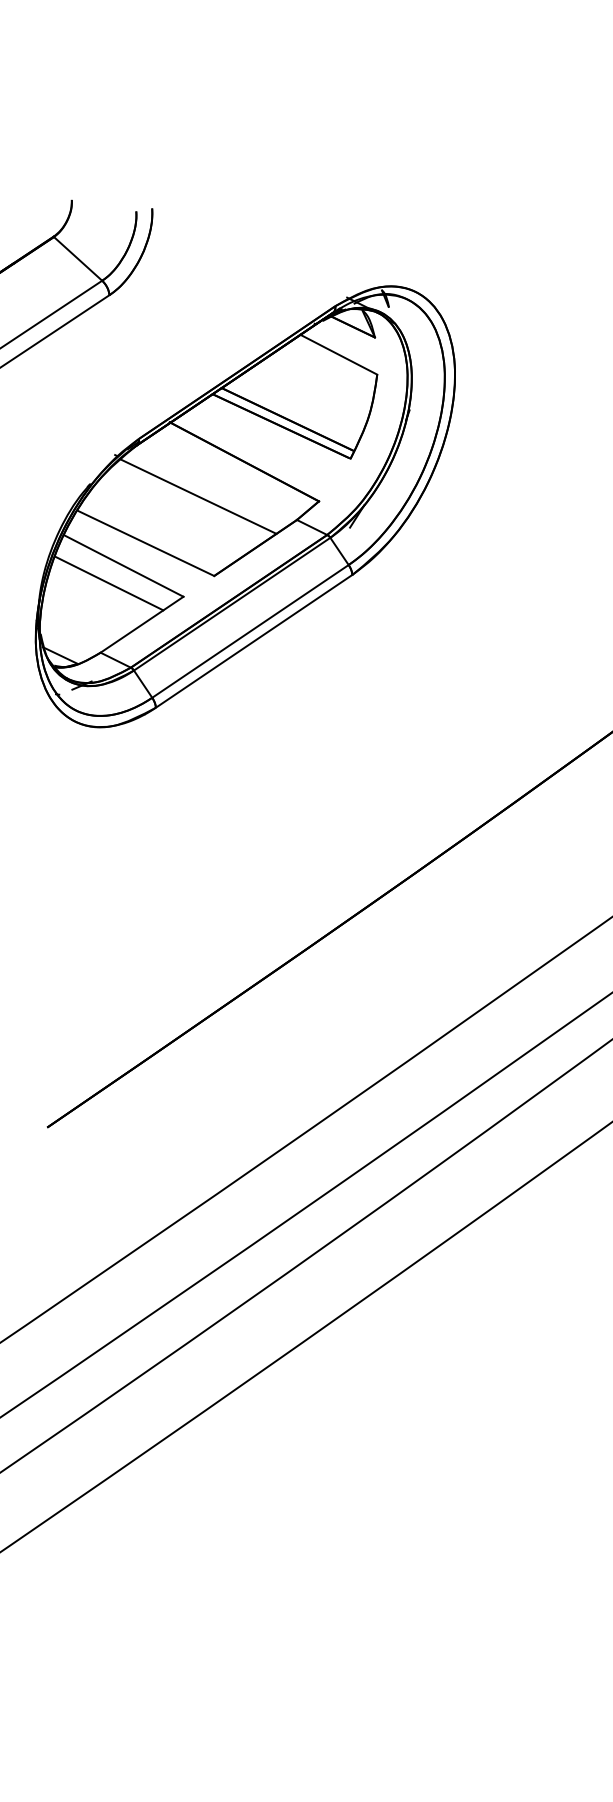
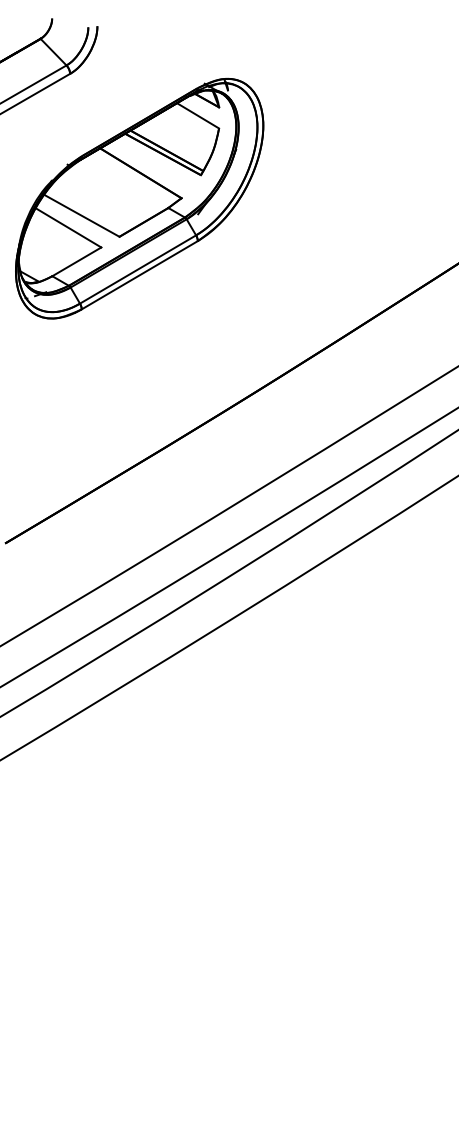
line: (198, 497) -> (113, 191), removed
line: (108, 583) -> (59, 237), removed

